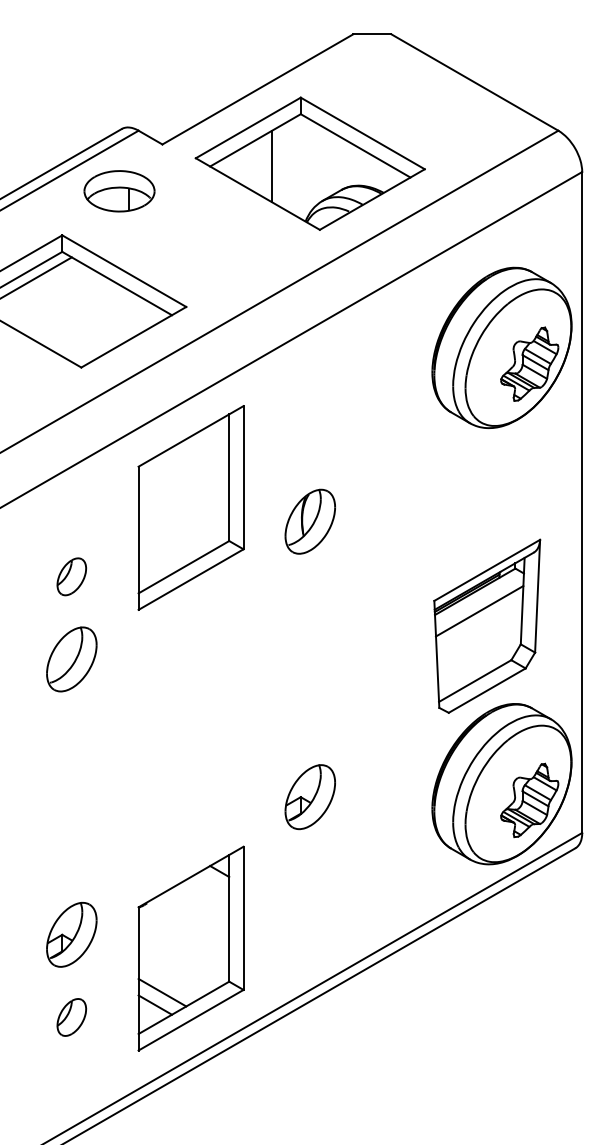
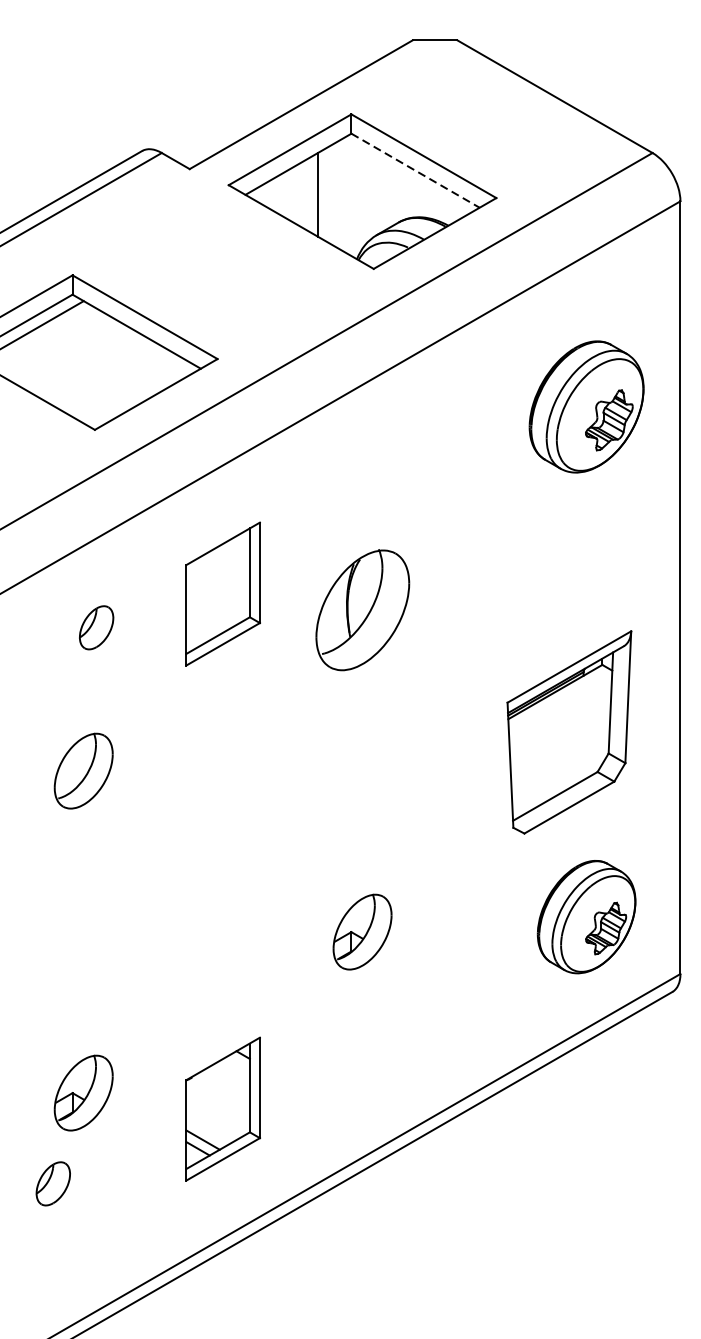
line: (356, 146) -> (416, 171), solid -> dashed
part: (119, 191) -> (139, 224), removed
part: (501, 347) -> (586, 406), size x0.7
part: (190, 507) -> (222, 593), size x0.6
part: (309, 521) -> (361, 609), size x1.6
part: (71, 576) -> (96, 627), moved
line: (479, 611) -> (560, 715), removed
part: (501, 784) -> (586, 917), size x0.6
part: (190, 948) -> (222, 1109), size x0.6
part: (71, 1017) -> (52, 1183), moved

